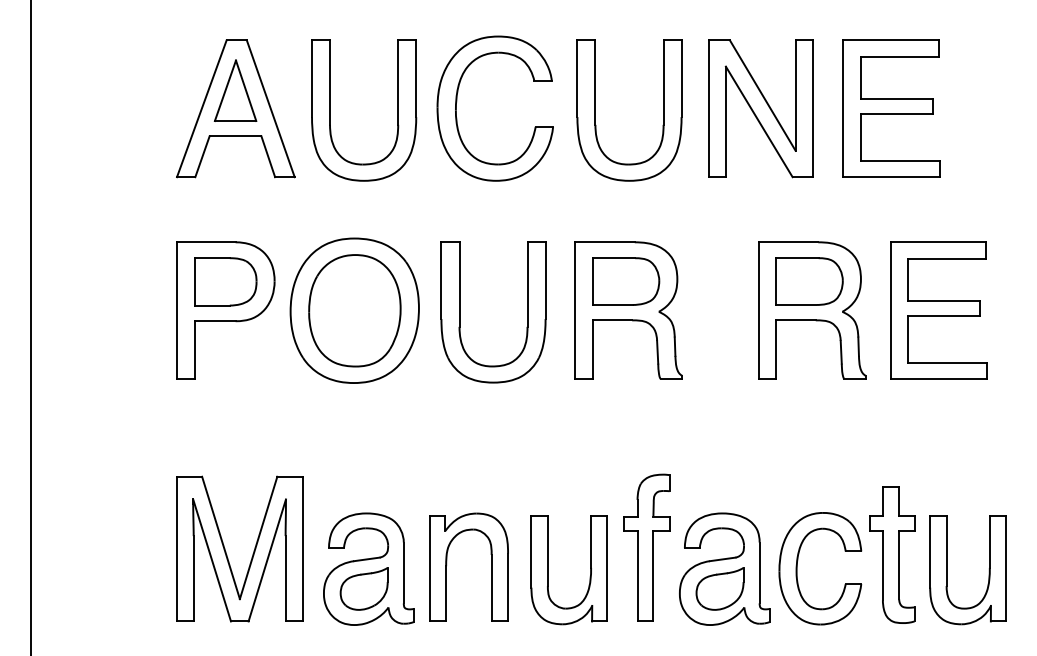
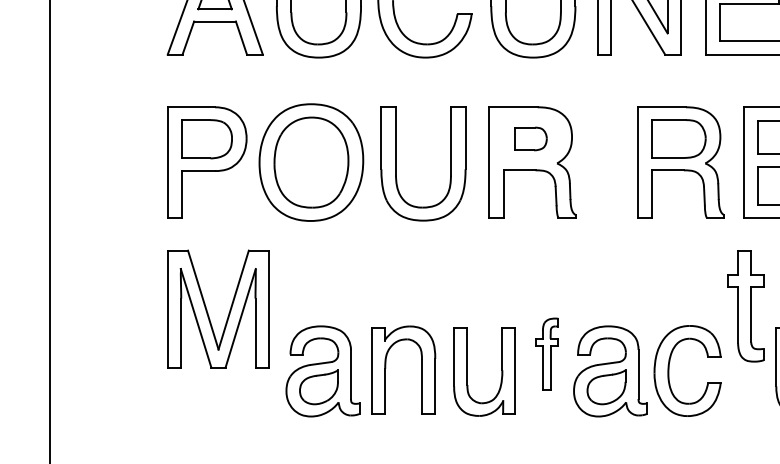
part: (626, 281) -> (530, 138), size x0.6
part: (646, 547) -> (547, 353), size x0.6
part: (226, 551) -> (207, 311), moved
part: (892, 554) -> (745, 306), moved

